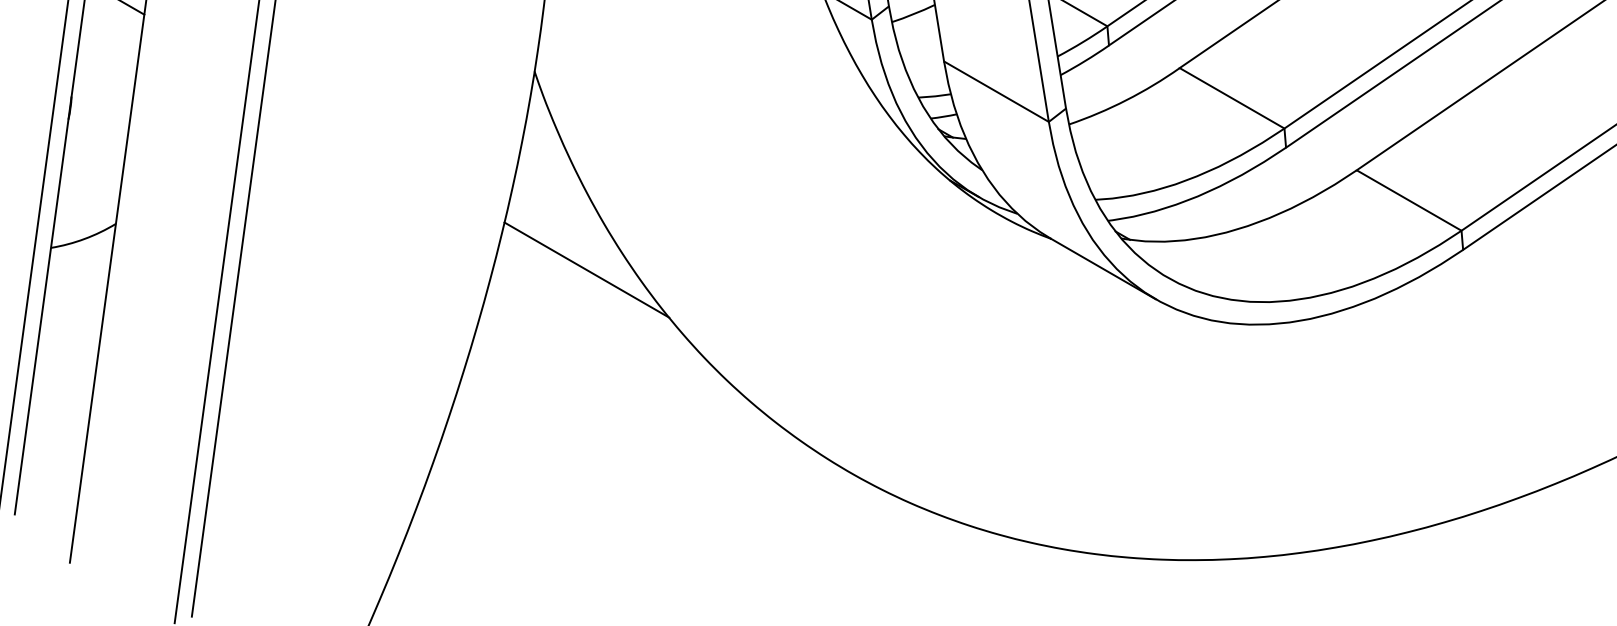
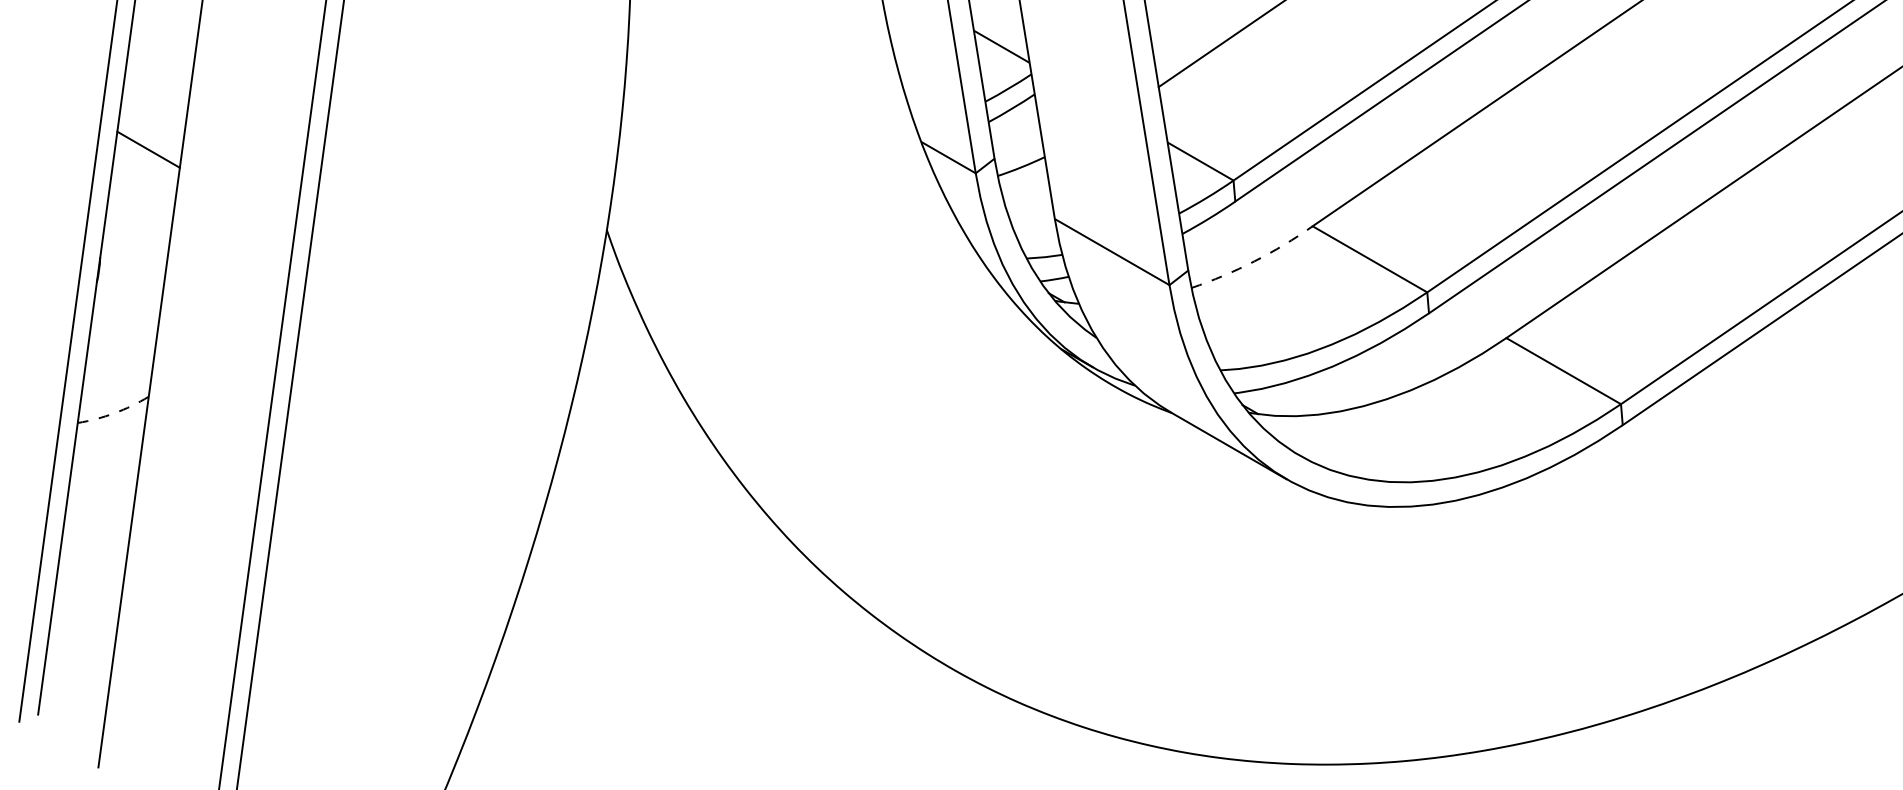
arc: (1126, 100) -> (1254, 261), solid -> dashed
arc: (84, 239) -> (114, 413), solid -> dashed
line: (586, 270) -> (663, 447), removed

